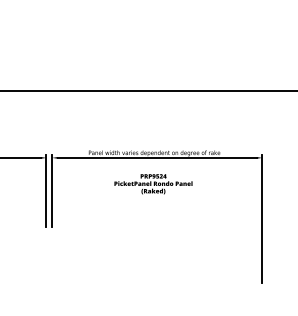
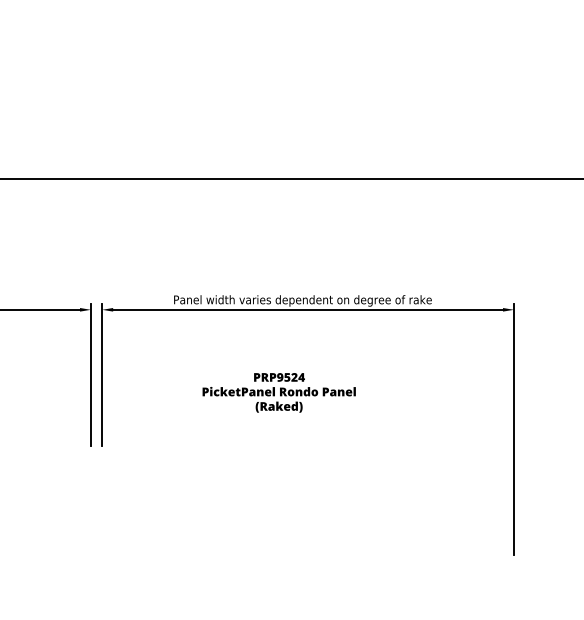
text: (153, 184) -> (279, 393), moved

